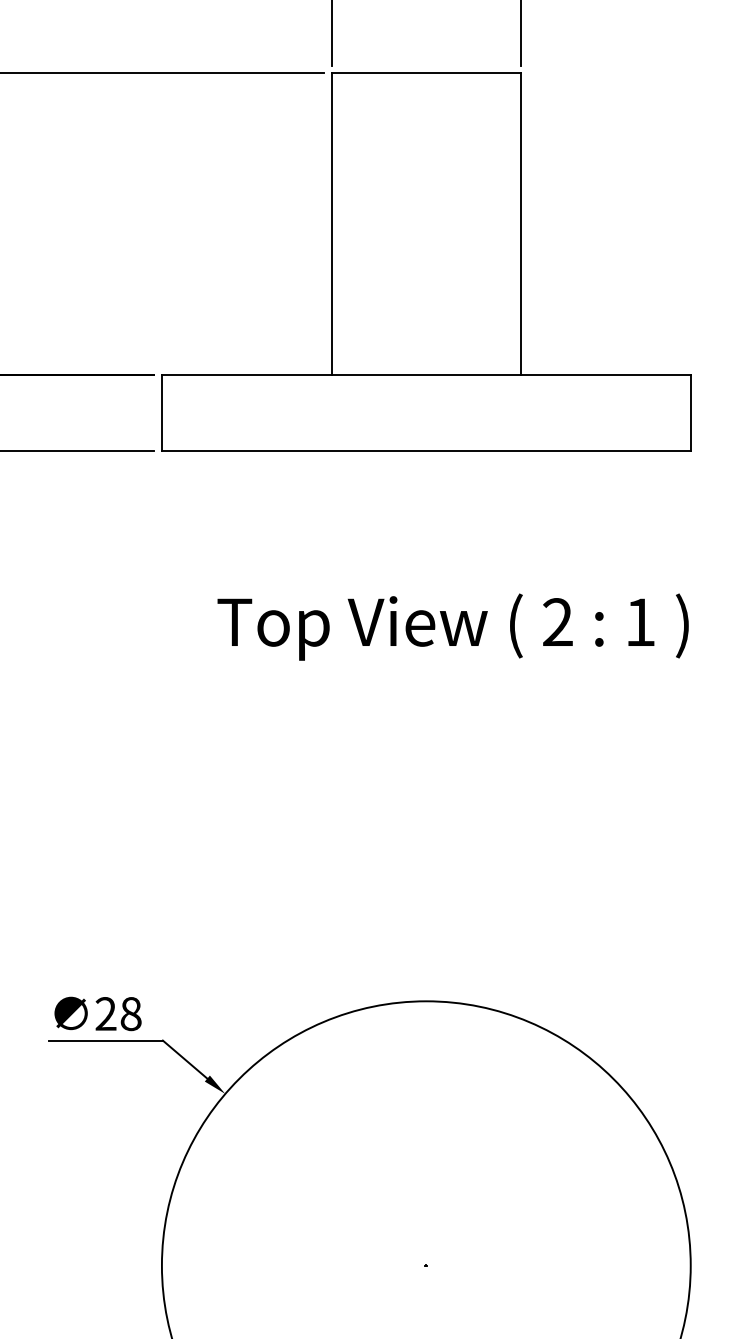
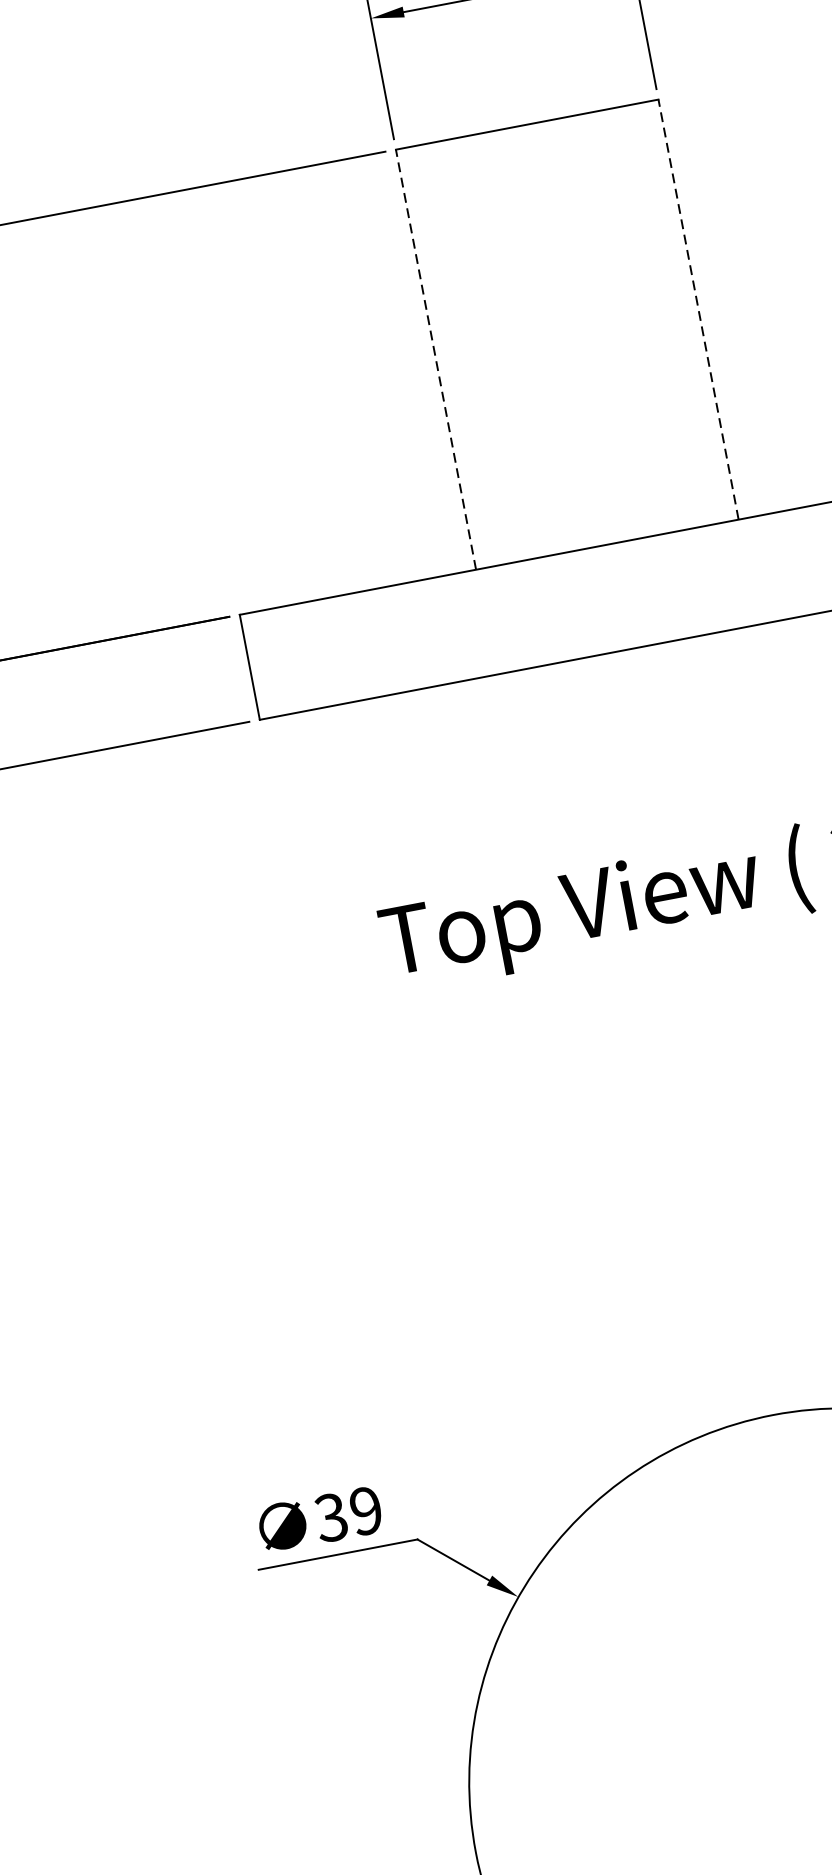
line: (331, 223) -> (435, 358), solid -> dashed
line: (520, 223) -> (697, 308), solid -> dashed
text: (118, 1014) -> (348, 1514), 28 -> 39

